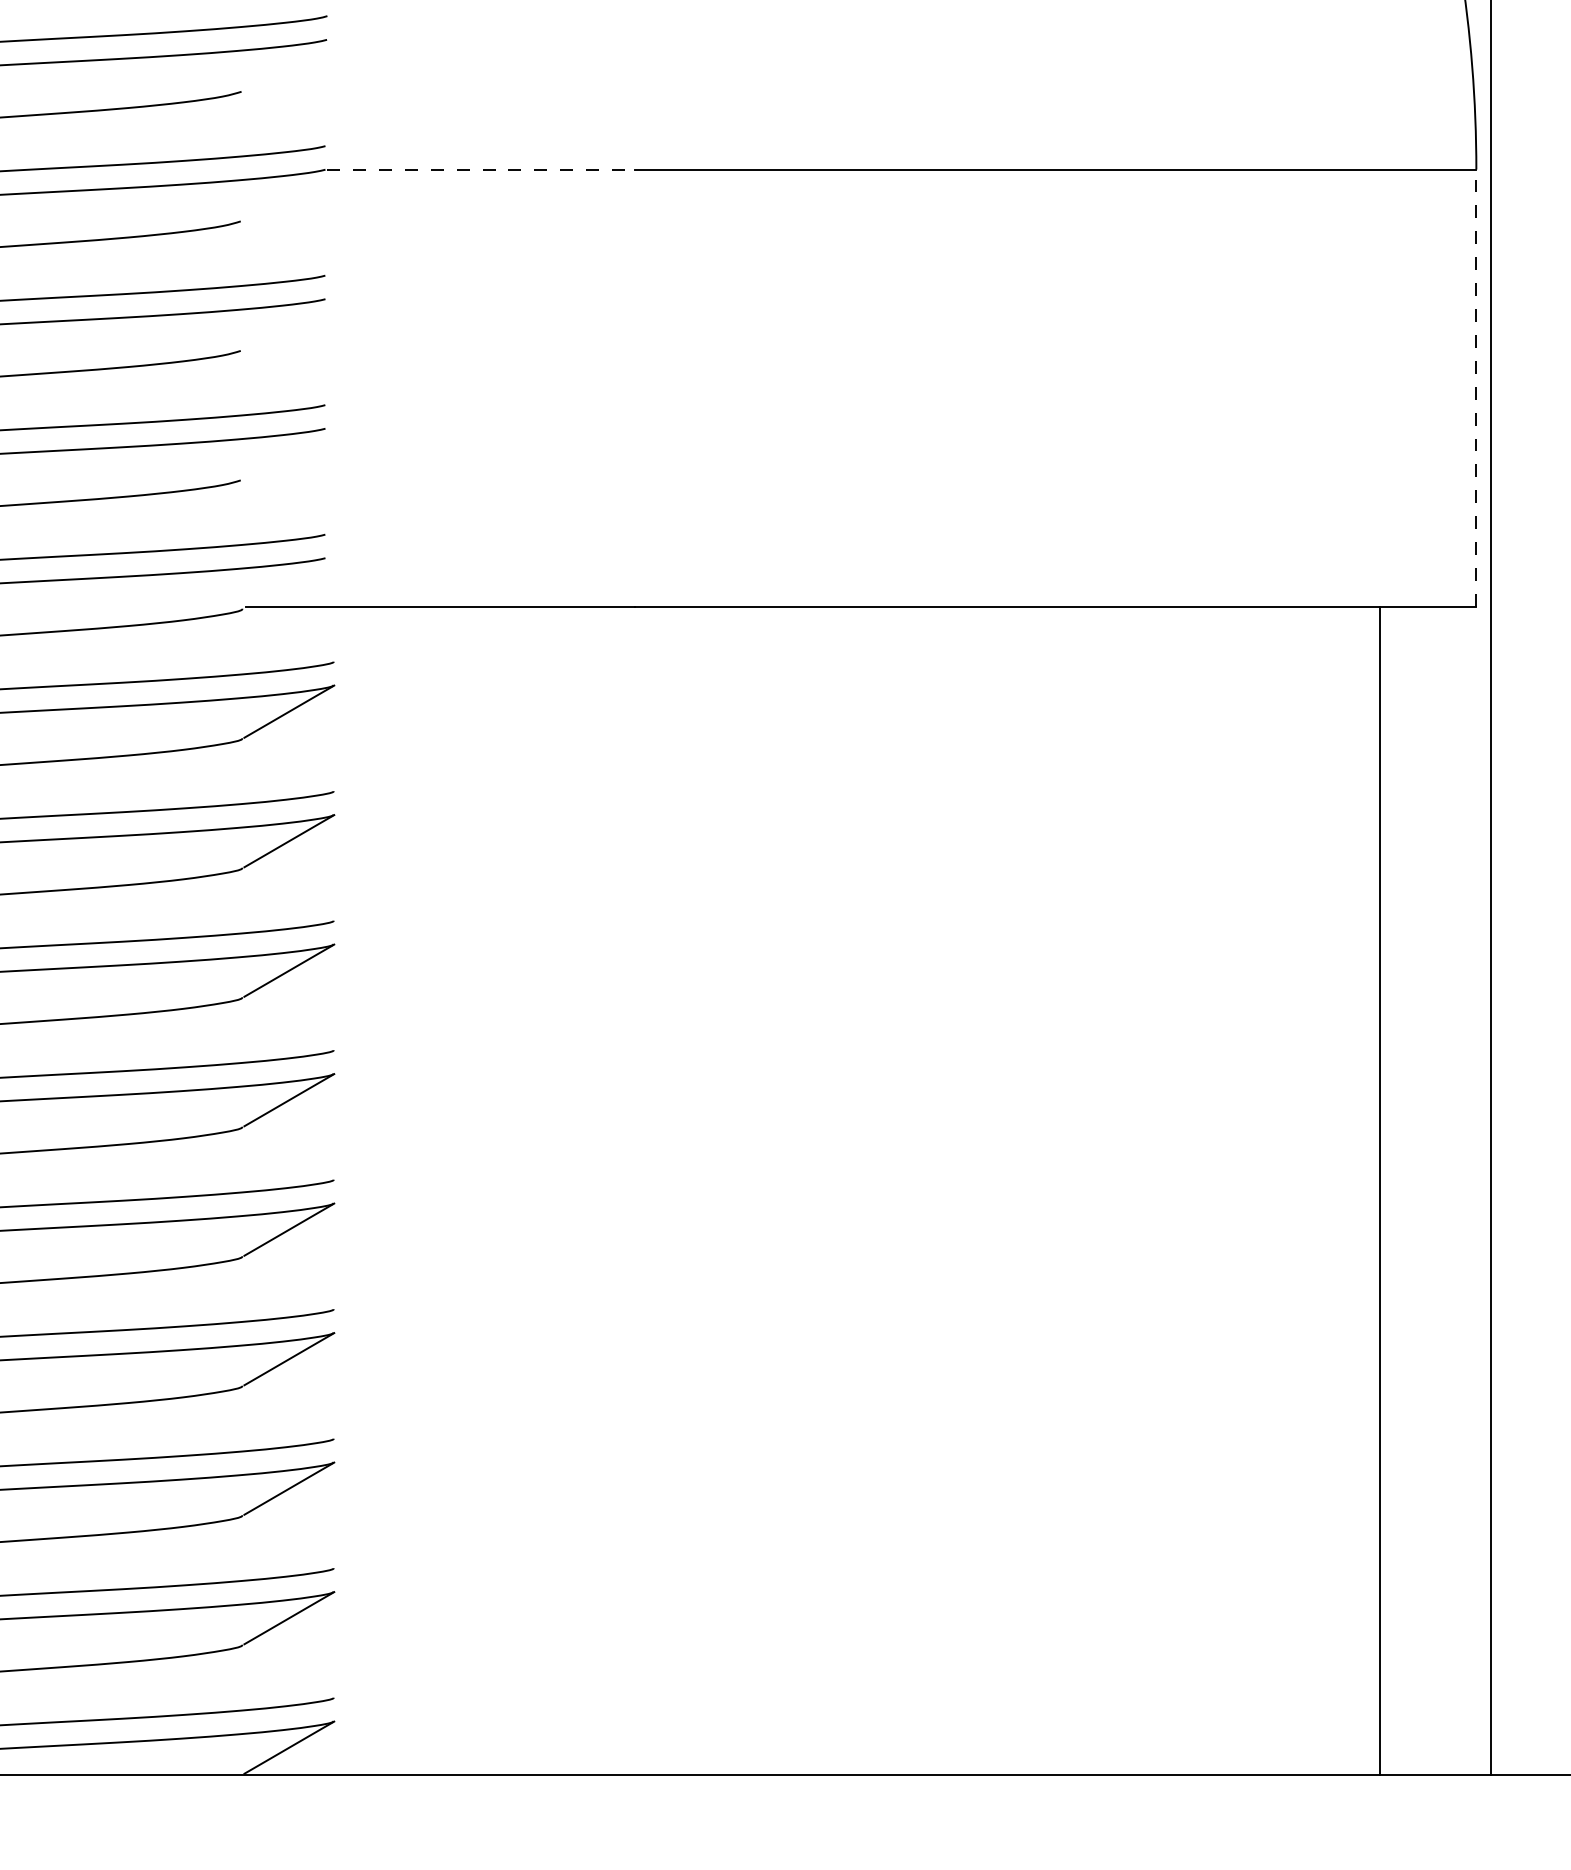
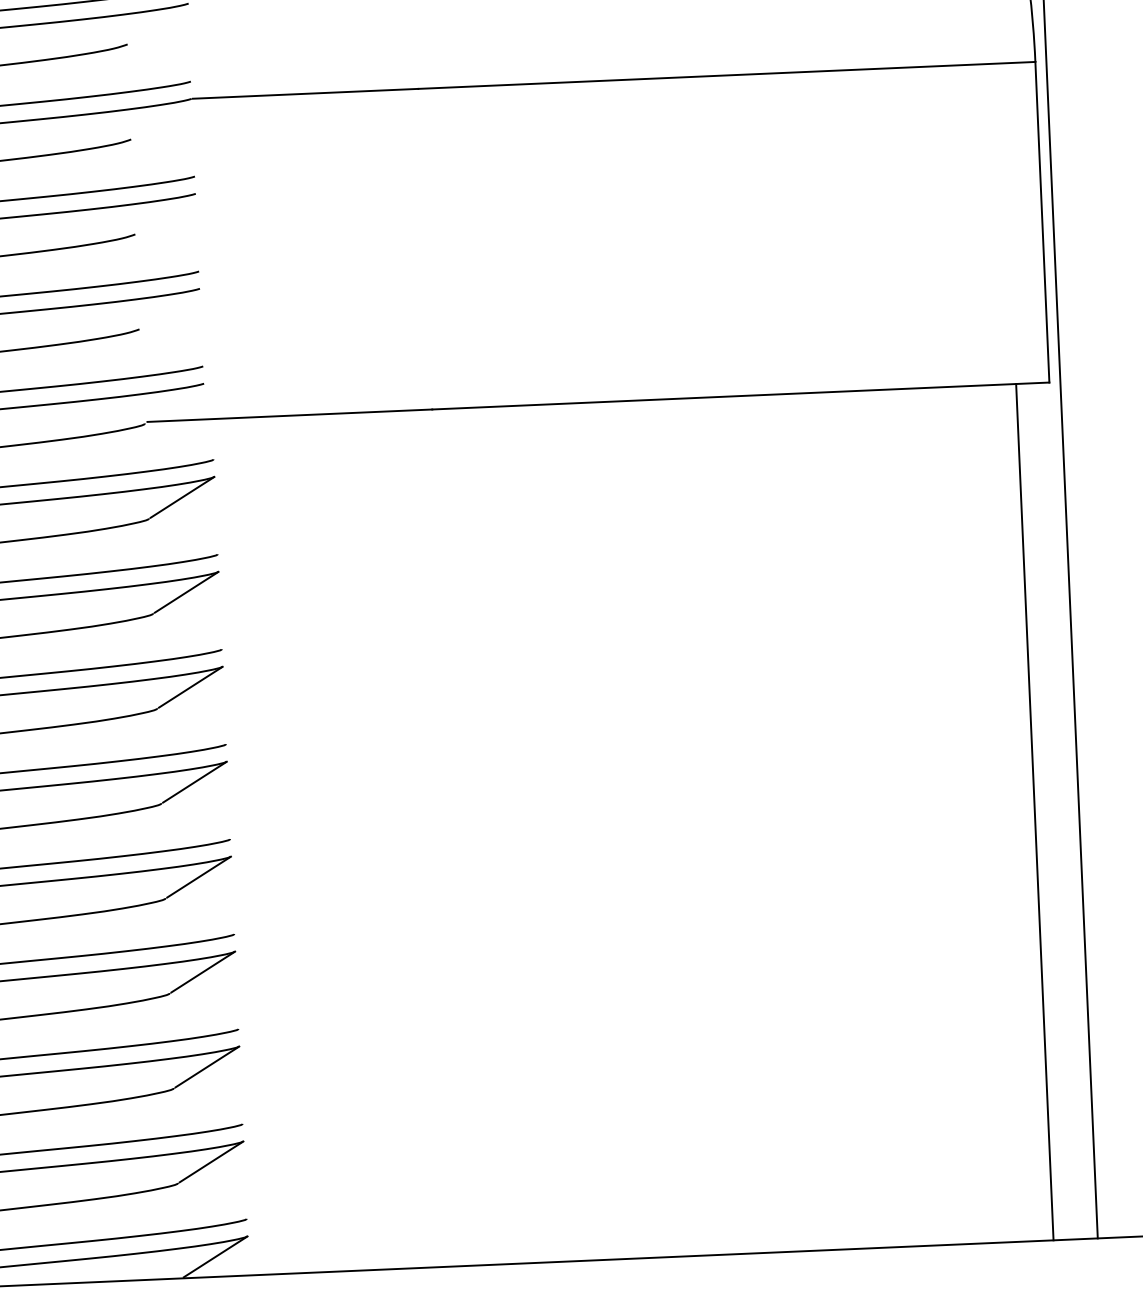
line: (480, 169) -> (305, 93), dashed -> solid
line: (1476, 388) -> (1042, 222), dashed -> solid
line: (1380, 1190) -> (1035, 811), moved

